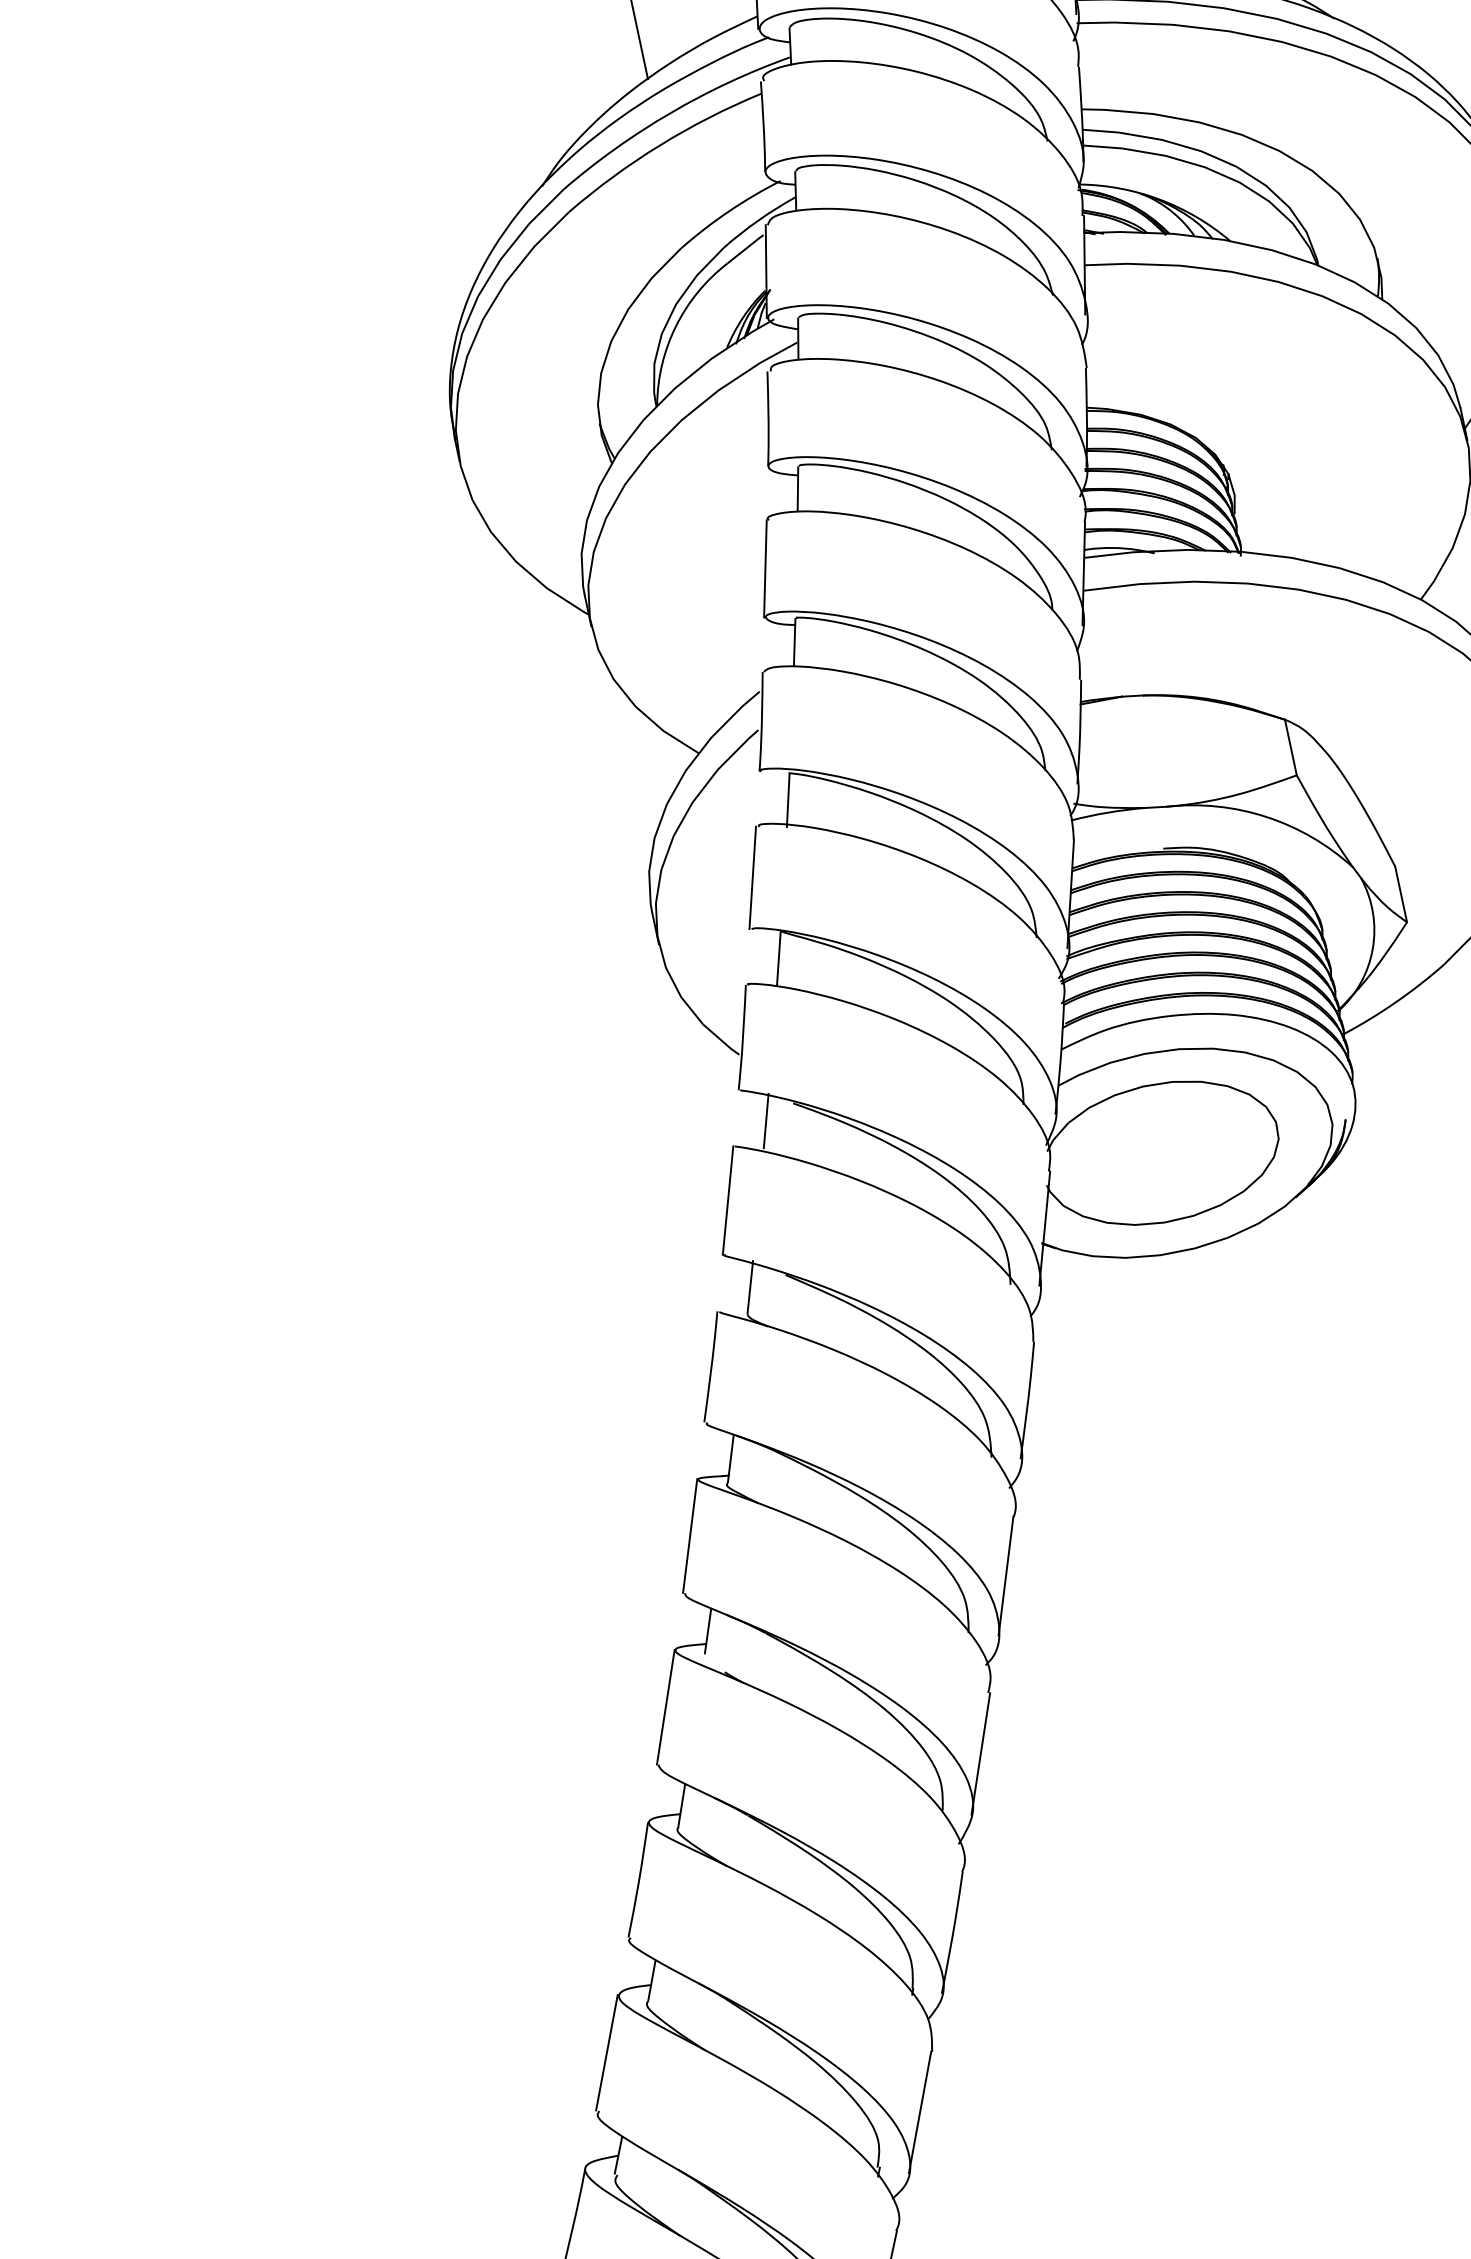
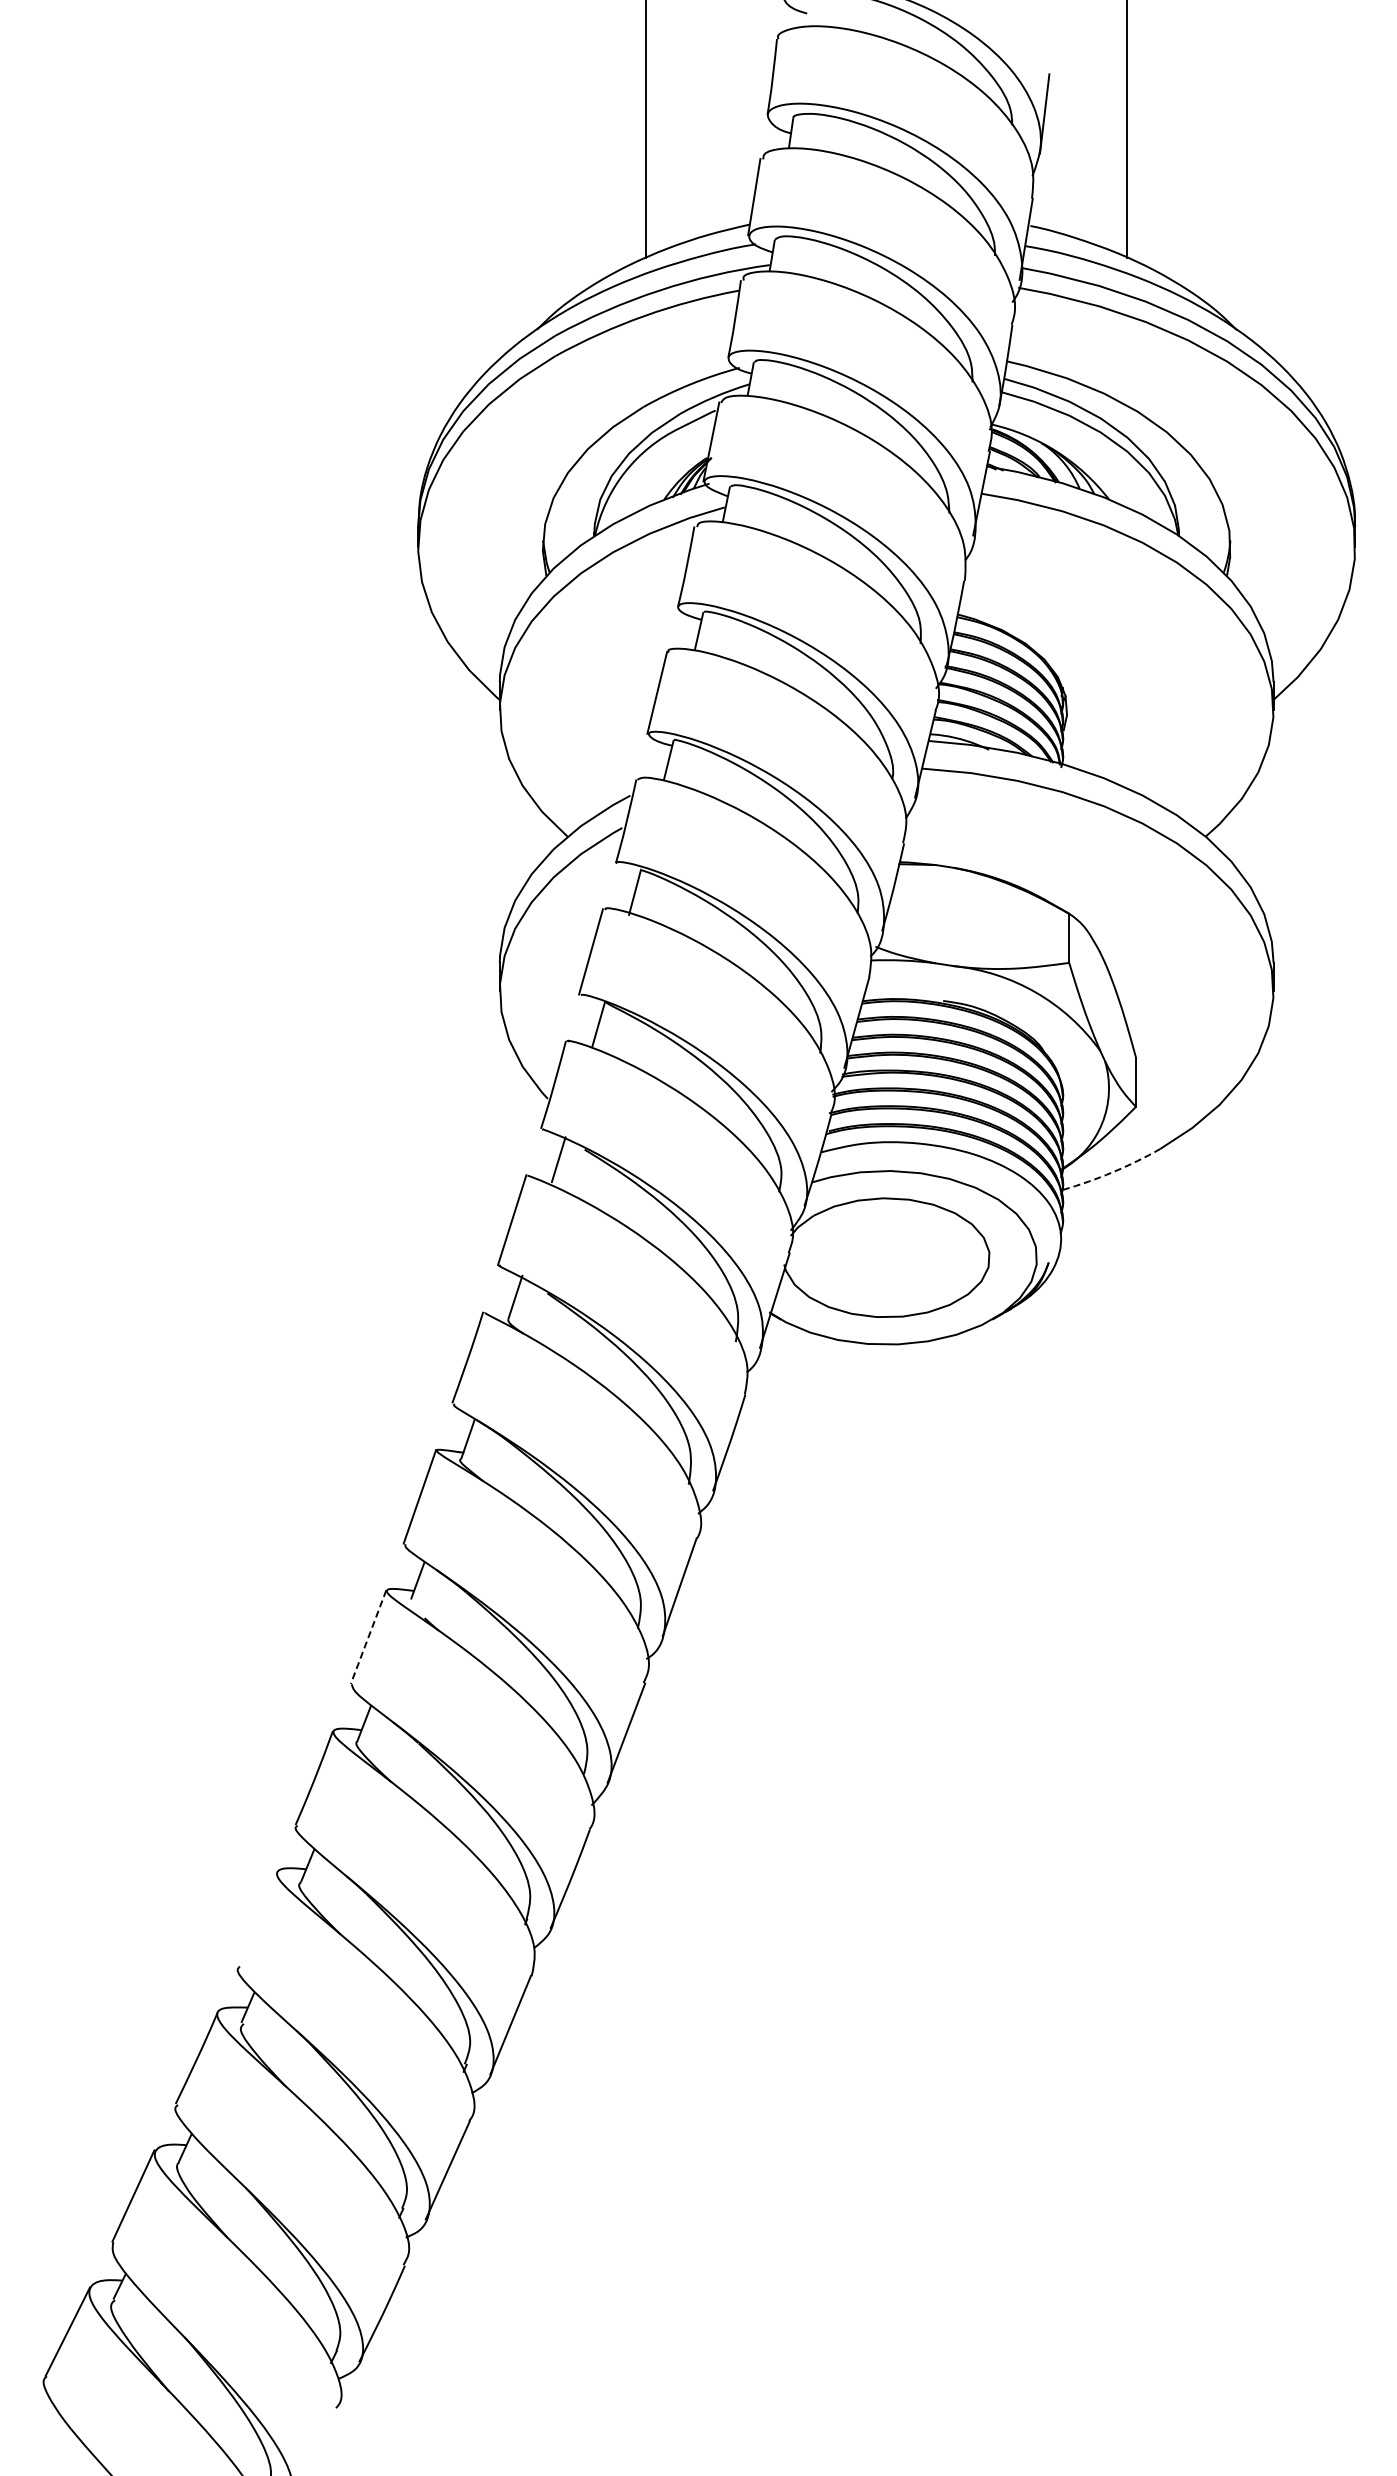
arc: (1396, 1002) -> (1112, 1172), solid -> dashed
line: (665, 1707) -> (368, 1637), solid -> dashed
line: (606, 2052) -> (256, 1918), removed

